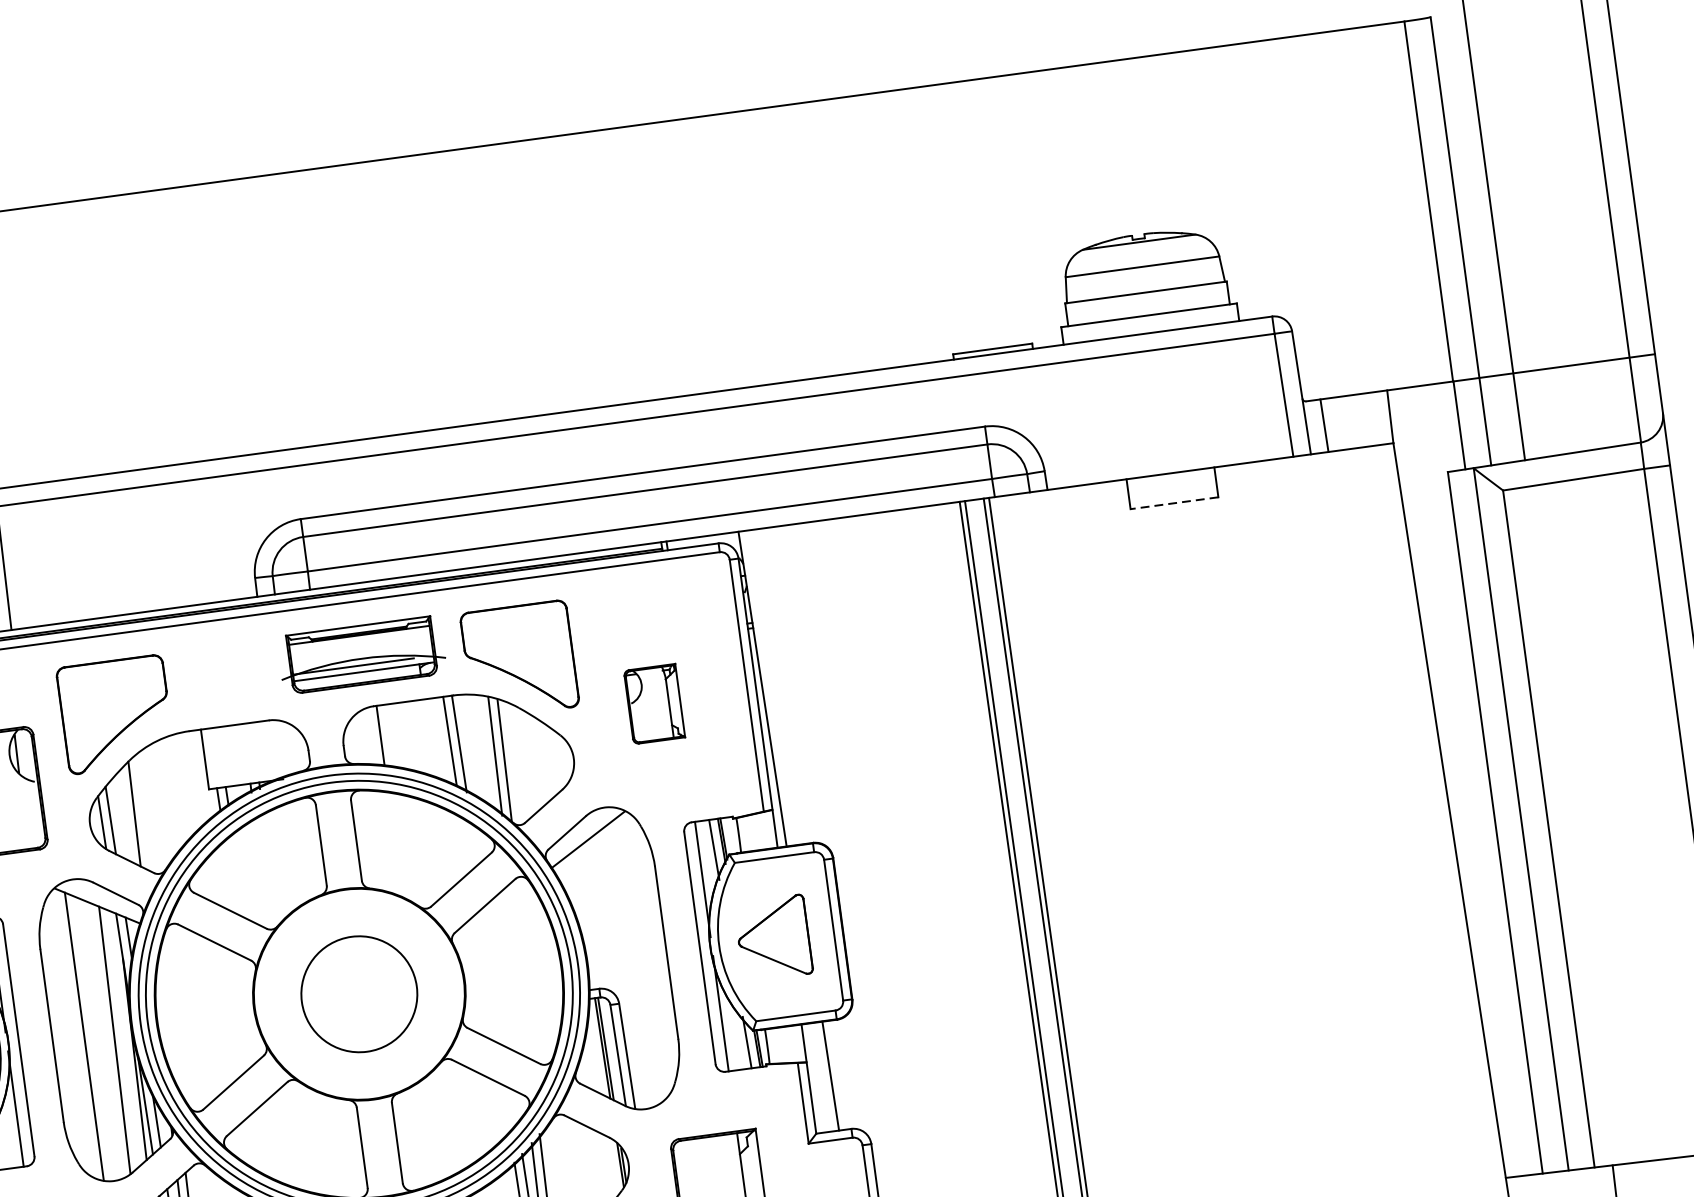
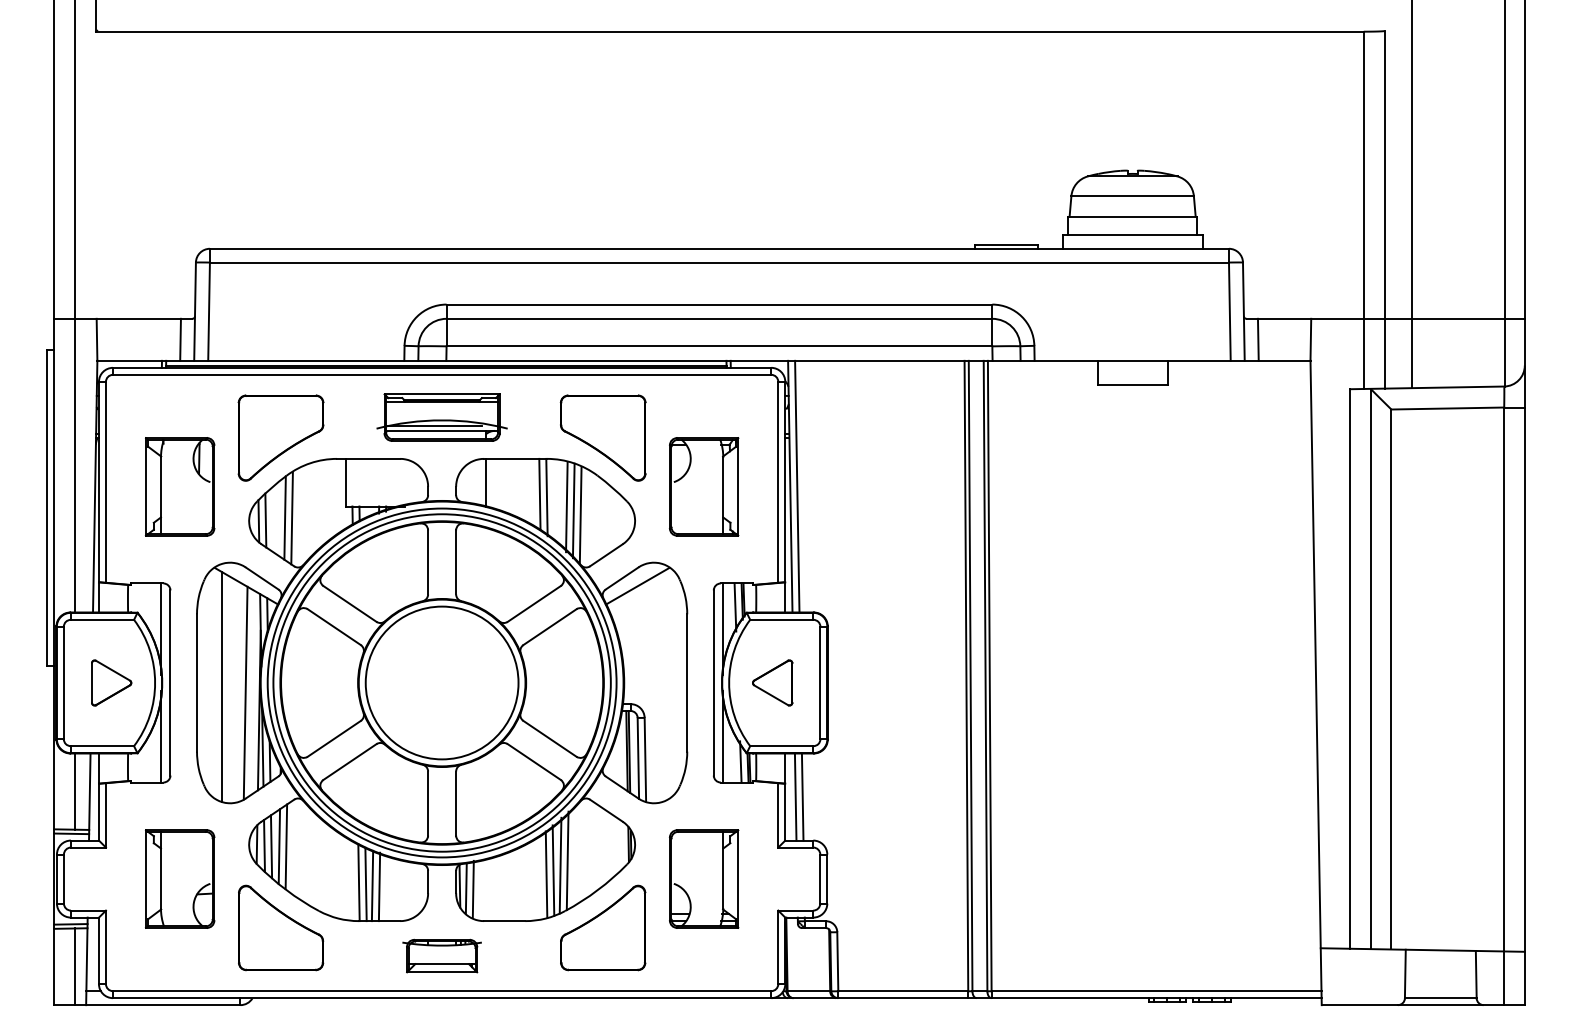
line: (1174, 503) -> (1132, 384), dashed -> solid
part: (361, 655) -> (441, 417), moved
line: (771, 687) -> (797, 486), added
part: (653, 703) -> (703, 486), size x1.67
line: (485, 753) -> (566, 507), added
line: (142, 813) -> (291, 518), added
part: (773, 937) -> (772, 682), size x0.71
circle: (358, 993) -> (441, 682), size x1.67
line: (821, 1076) -> (795, 796), added

